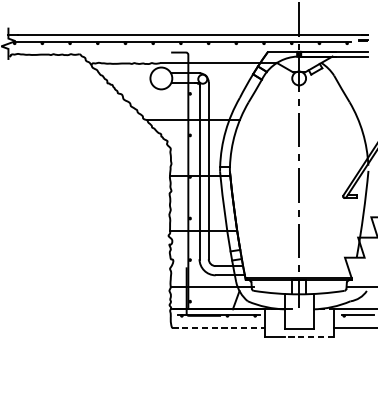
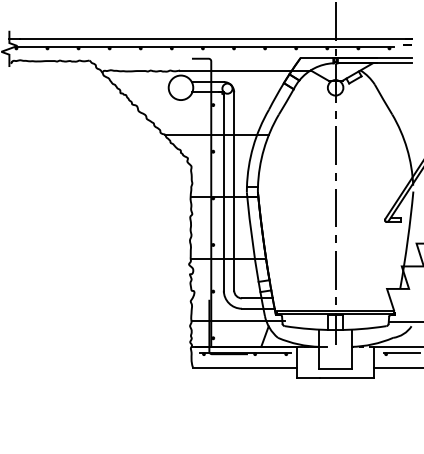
line: (217, 327) -> (244, 367), dashed -> solid
line: (308, 336) -> (346, 377), dashed -> solid

